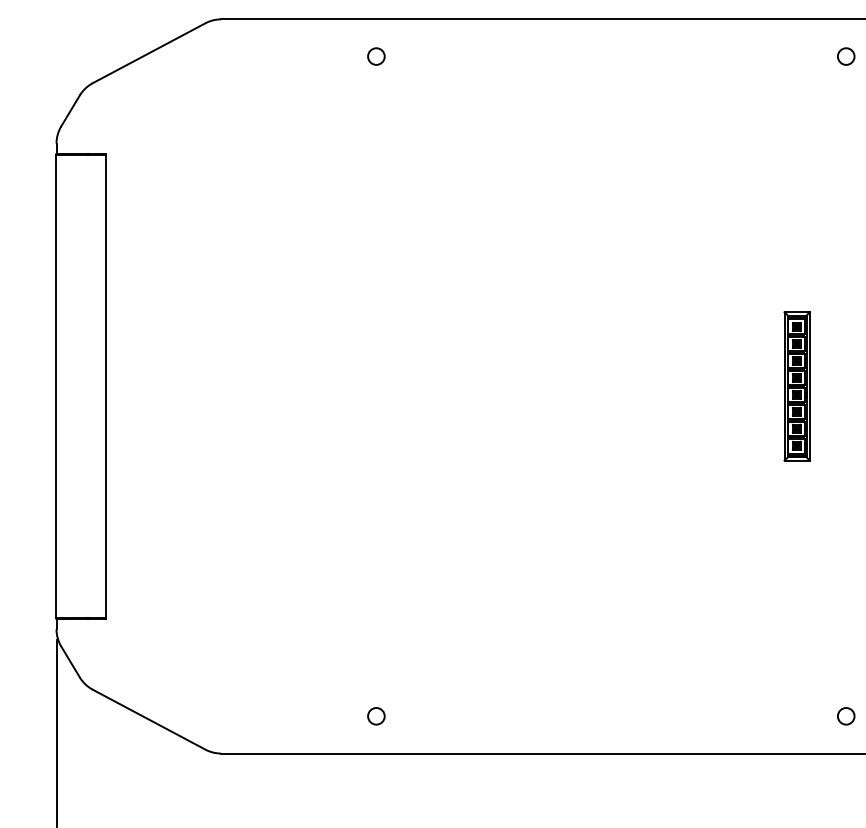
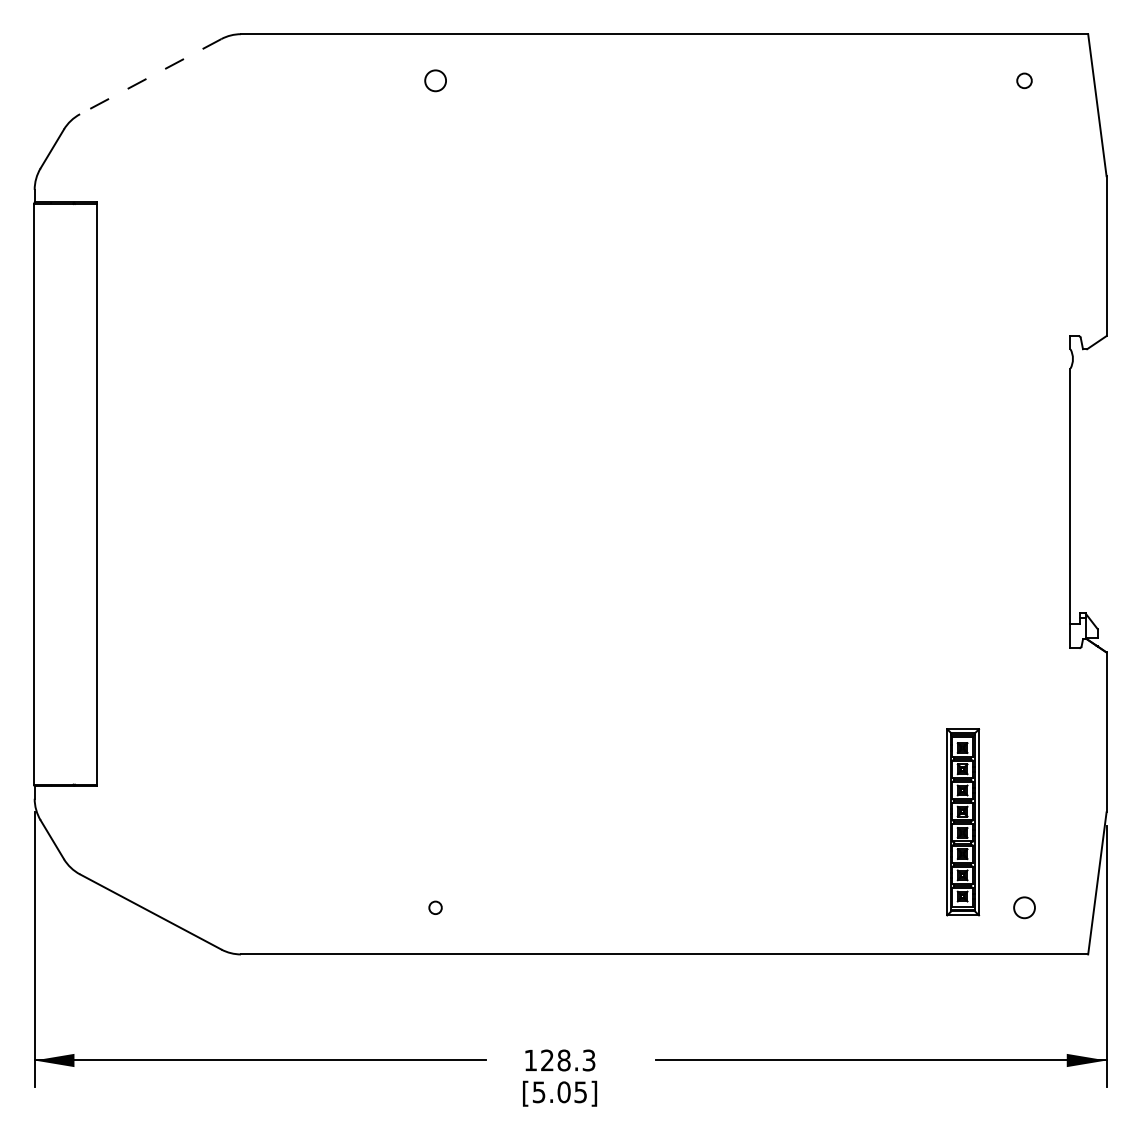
line: (148, 53) -> (150, 76), solid -> dashed
circle: (846, 56) -> (1024, 80), size x0.7
part: (797, 386) -> (963, 822), moved
circle: (376, 716) -> (435, 907), size x0.6

